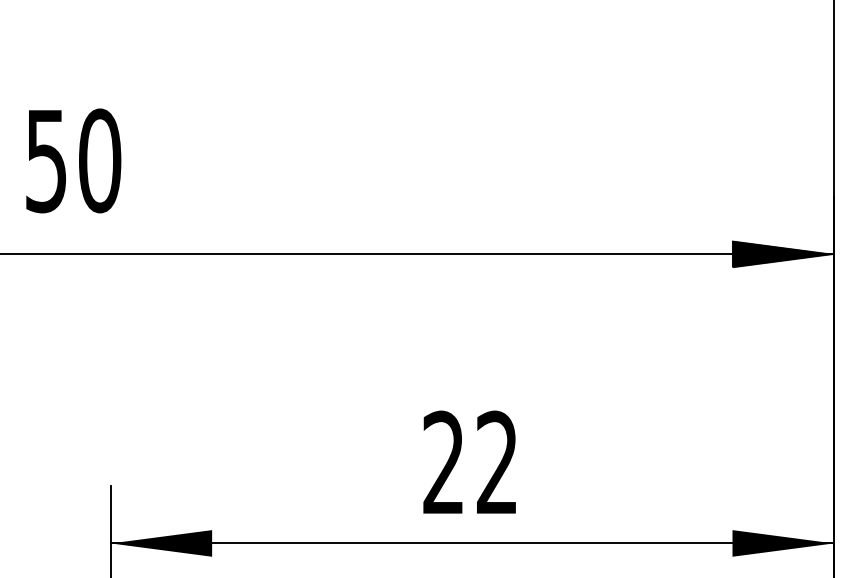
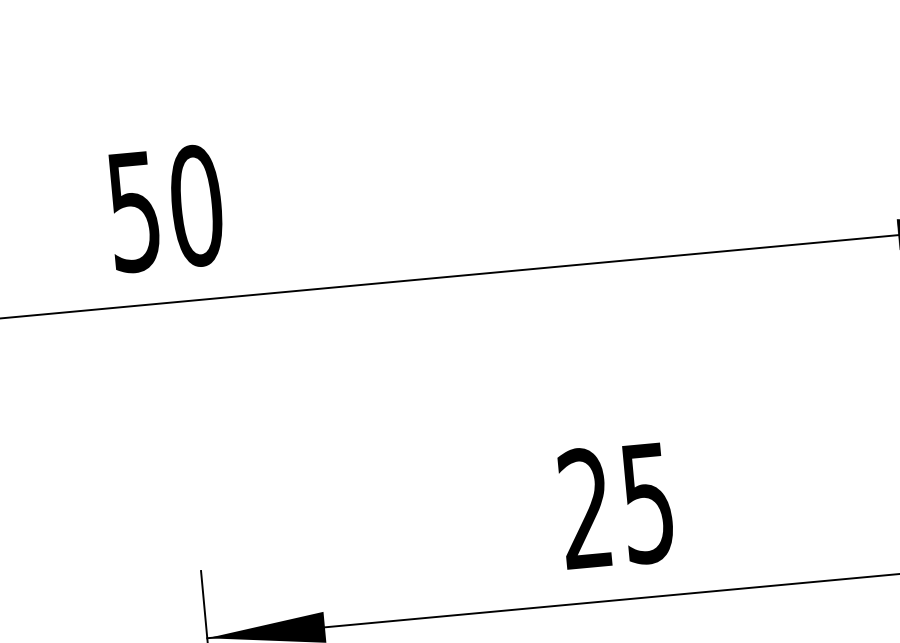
text: (73, 160) -> (165, 208), moved
text: (496, 462) -> (646, 502), 22 -> 25

